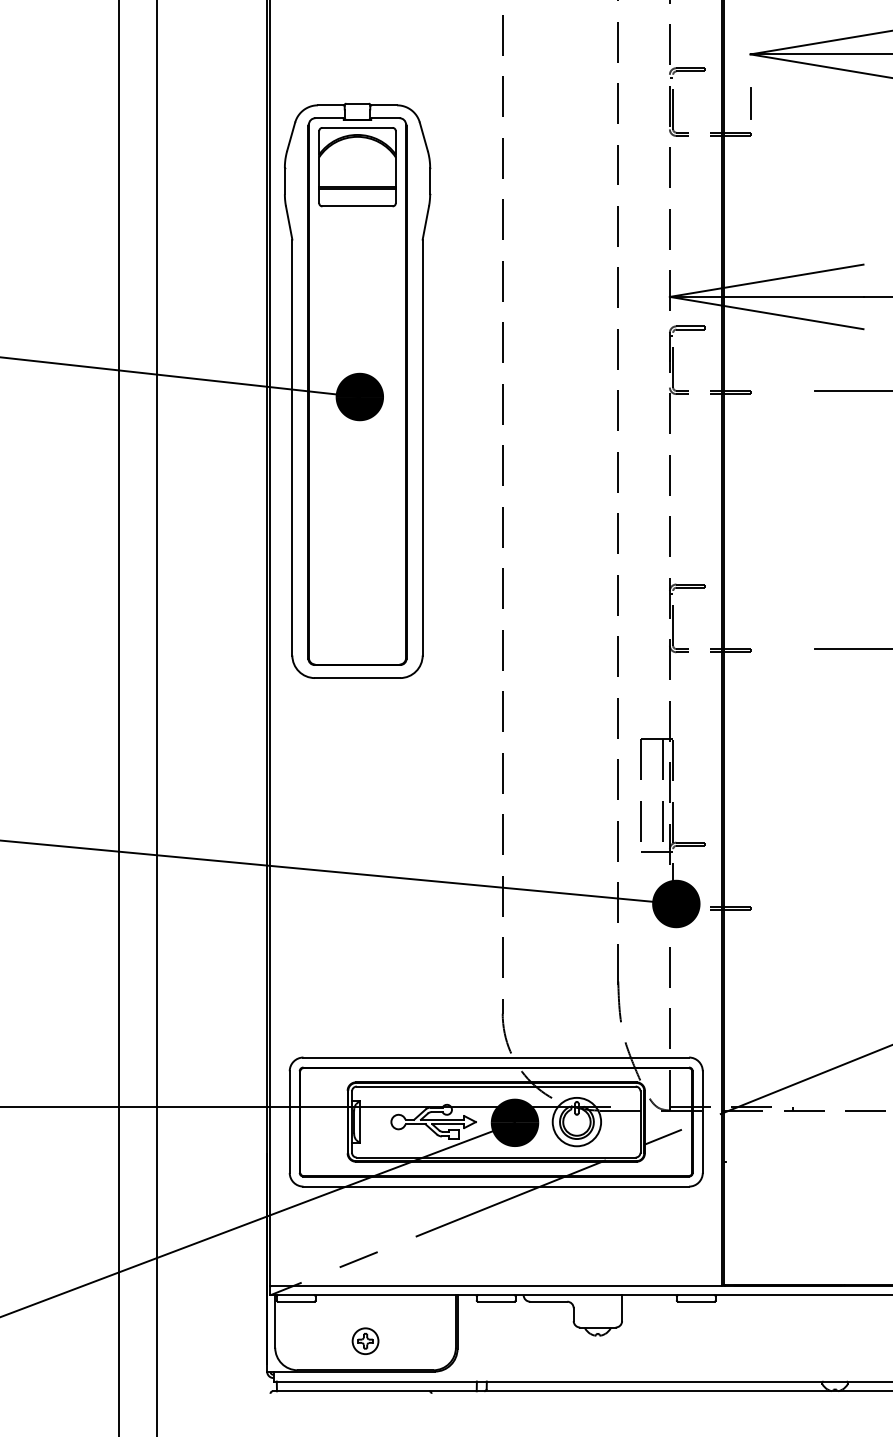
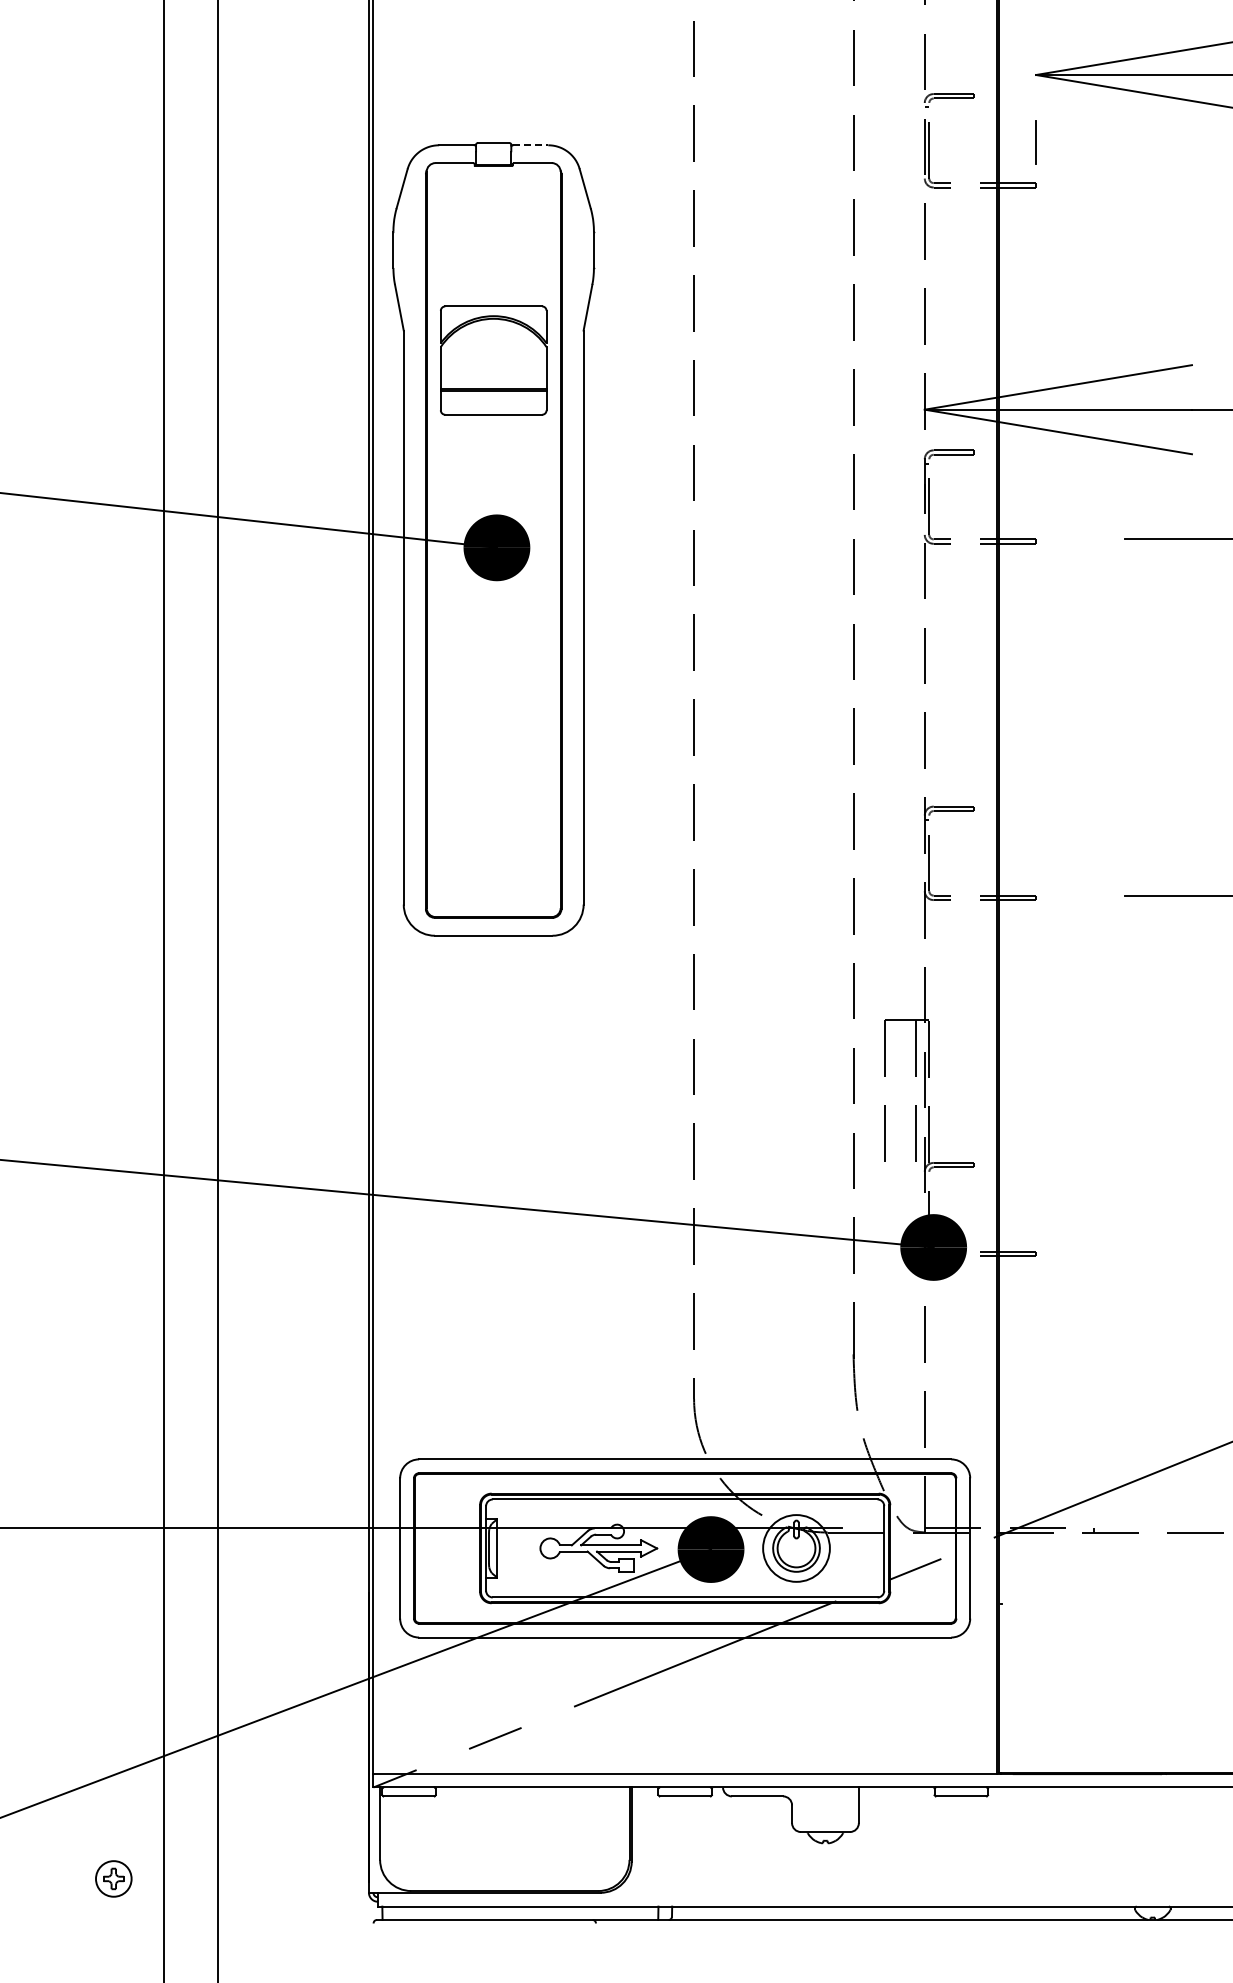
line: (384, 105) -> (530, 145), solid -> dashed
part: (357, 167) -> (493, 360), moved
line: (656, 852) -> (906, 1176), removed
part: (365, 1340) -> (113, 1878), moved

